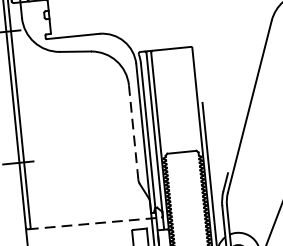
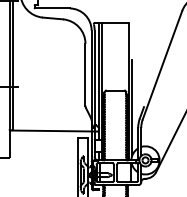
line: (133, 132) -> (85, 74), dashed -> solid
line: (95, 224) -> (54, 131), dashed -> solid

